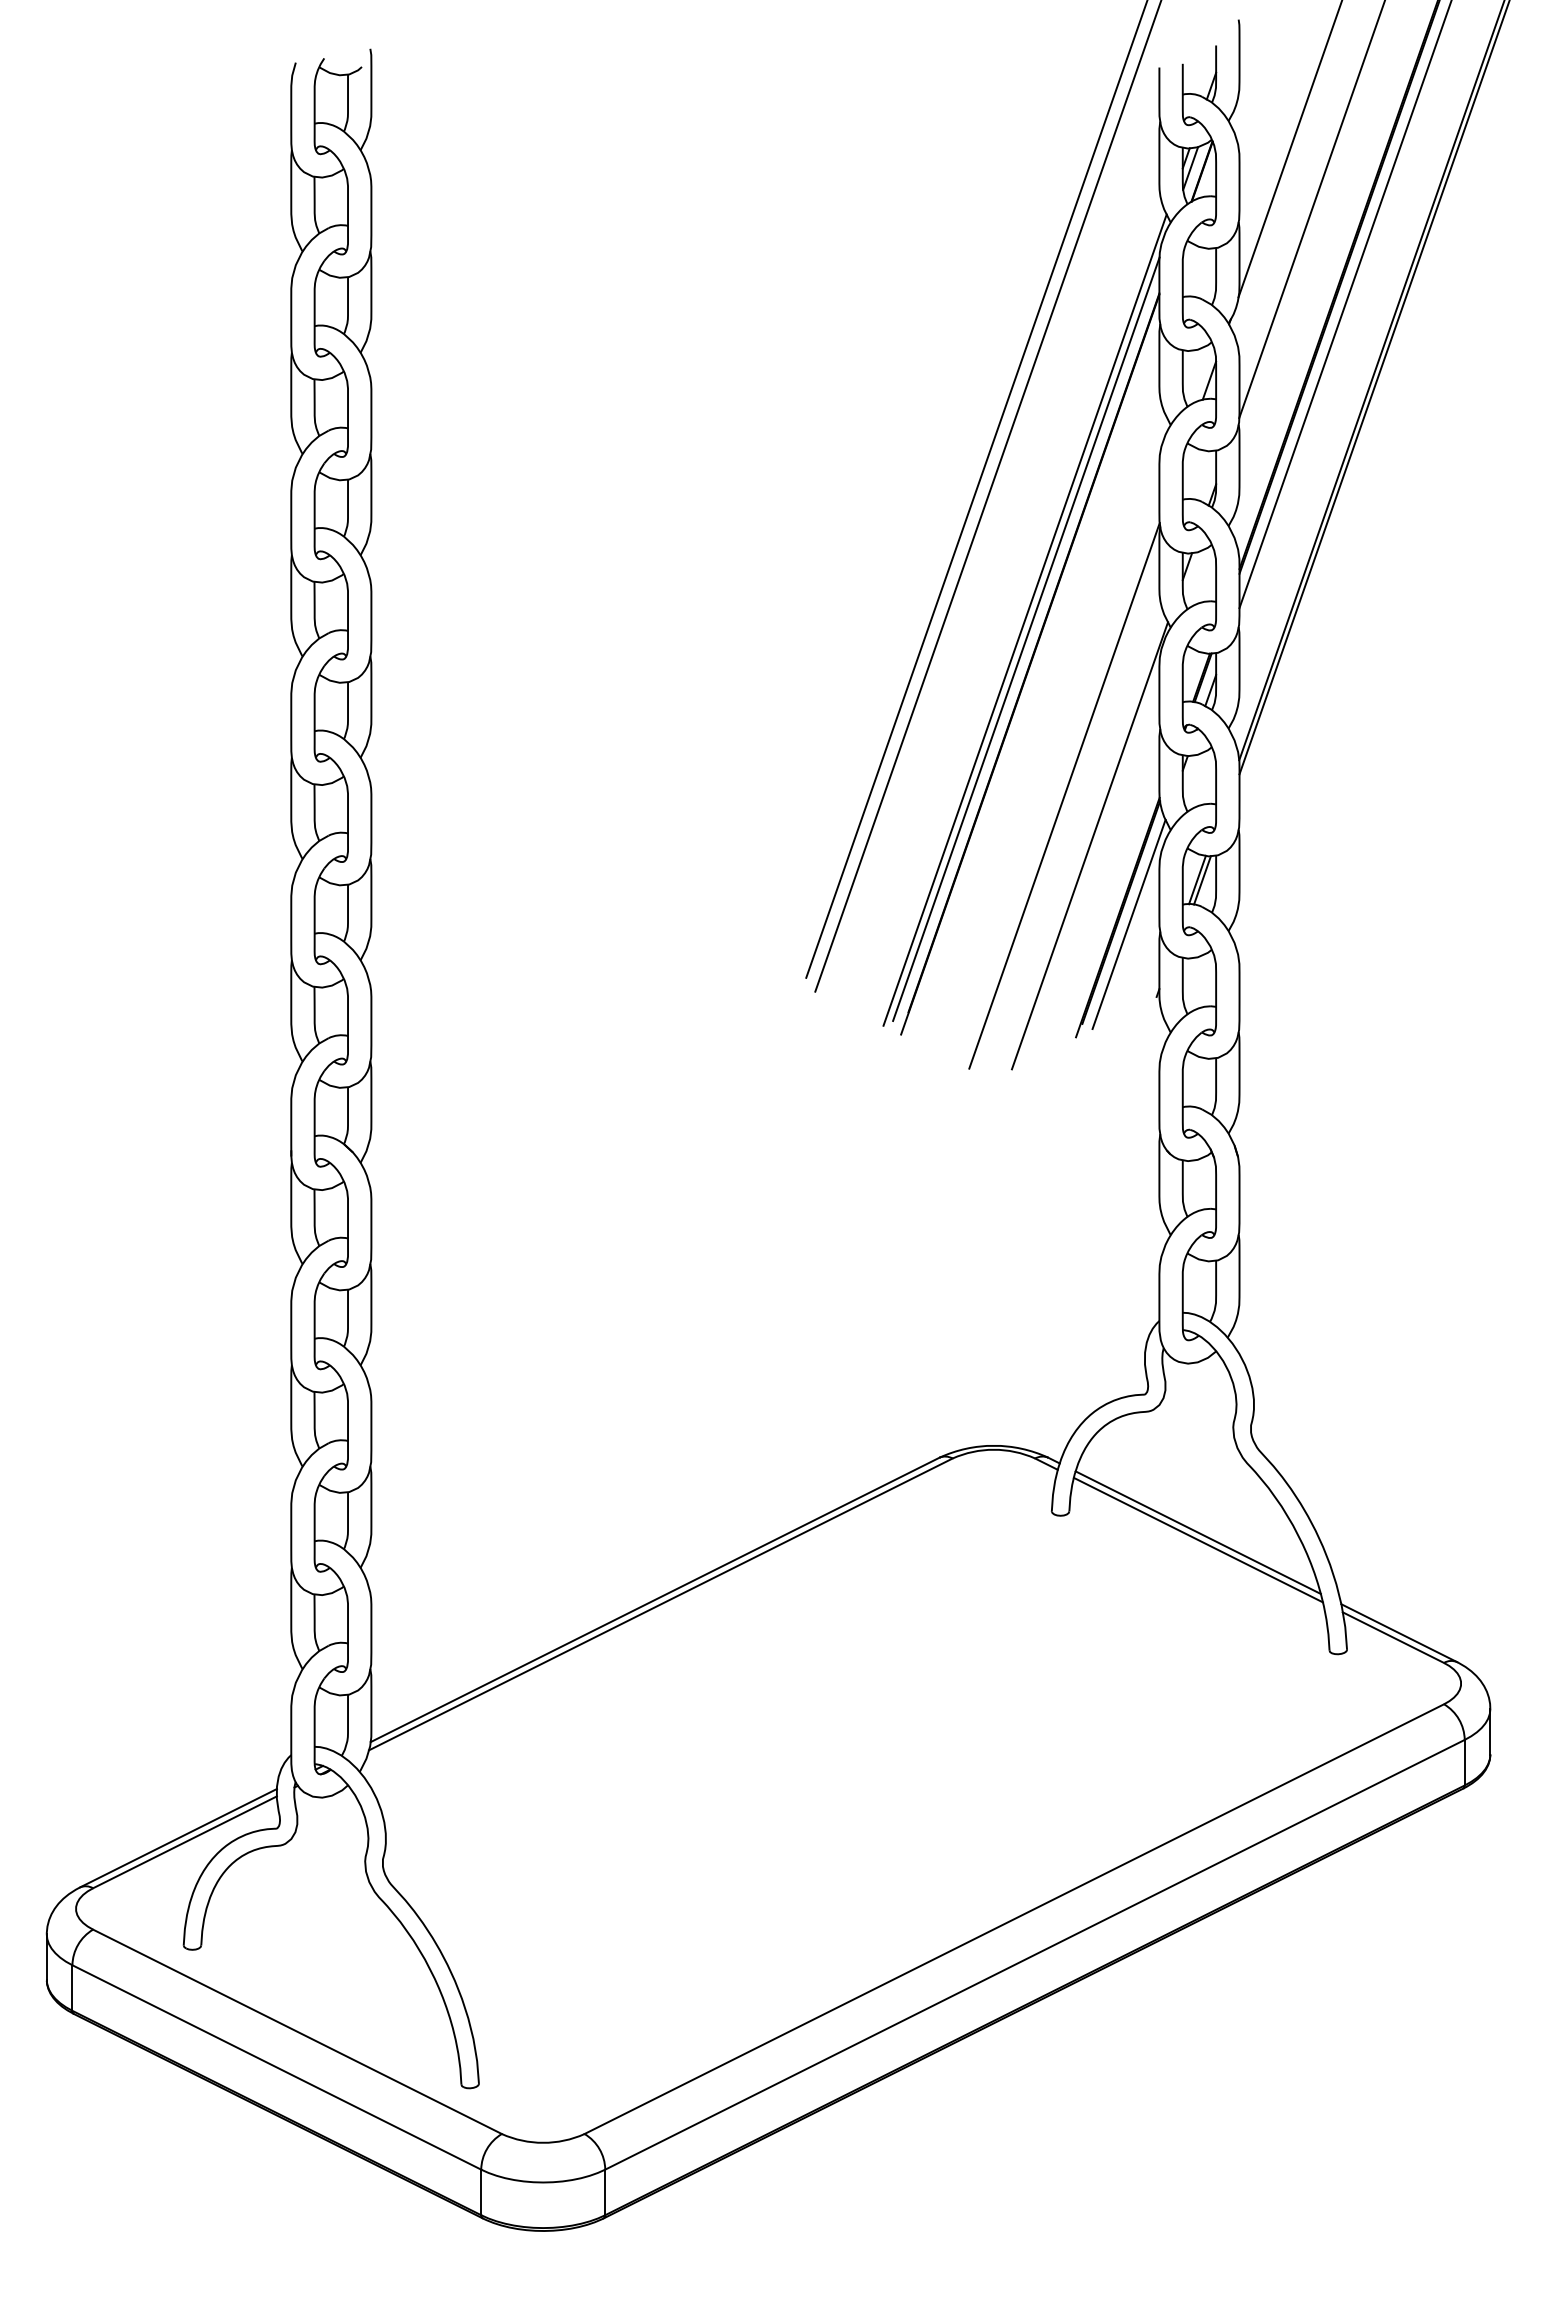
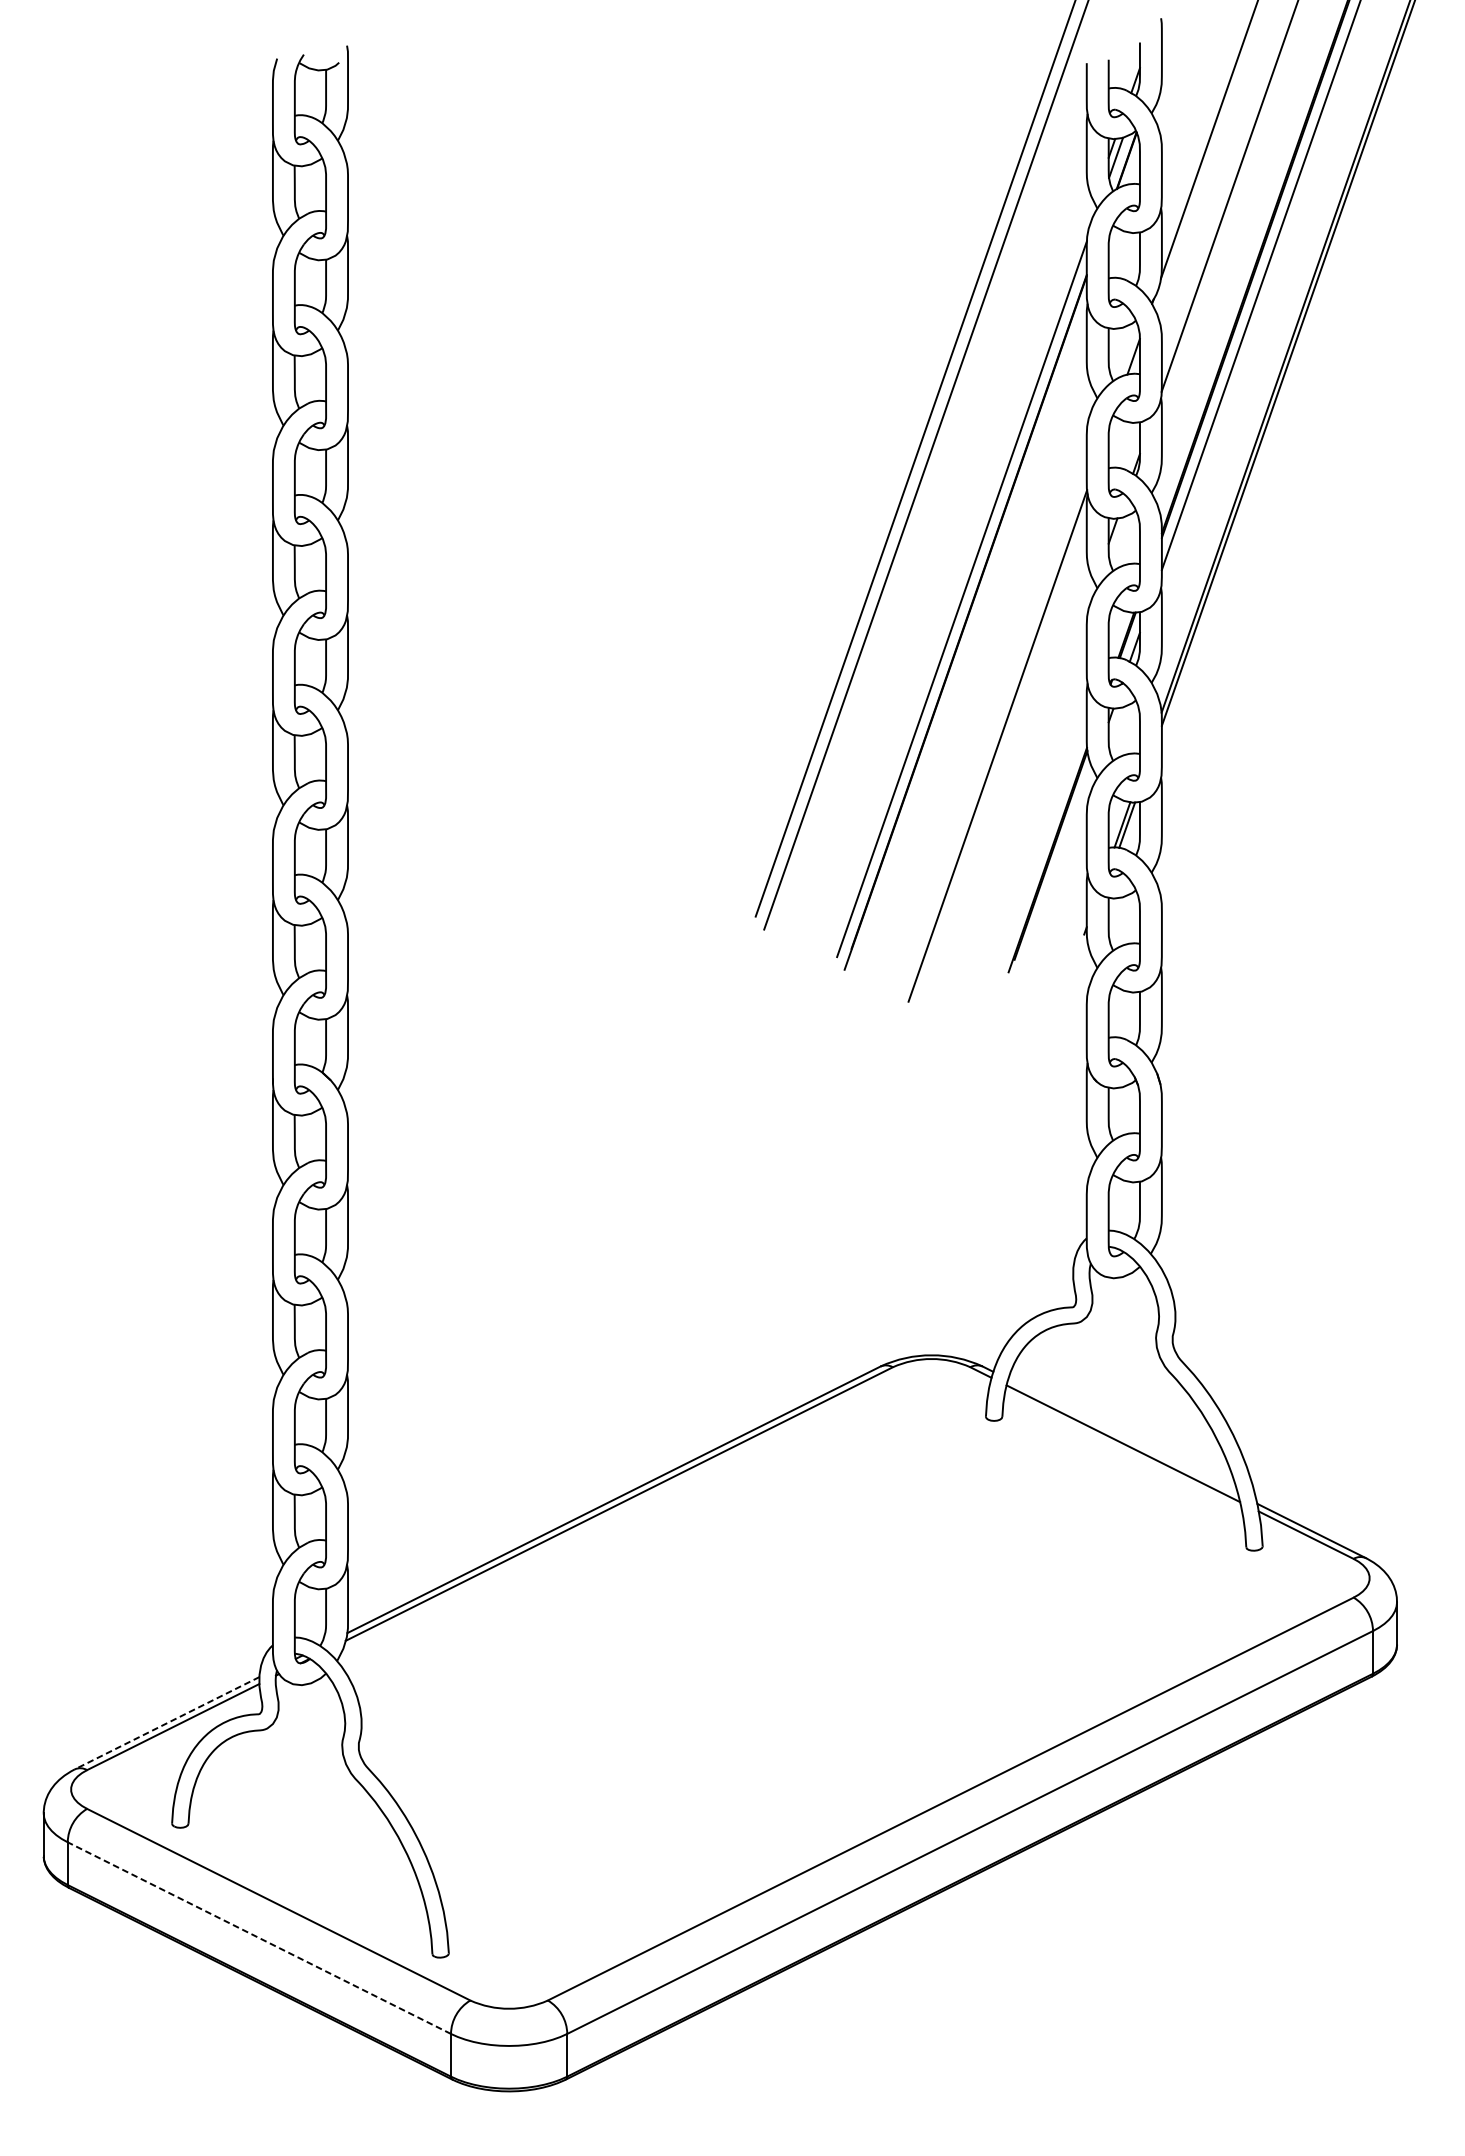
line: (1024, 619) -> (960, 580), removed
line: (1089, 845) -> (1021, 792), removed
line: (1128, 924) -> (1057, 866), removed
line: (1197, 1532) -> (1122, 1436), removed
line: (178, 1838) -> (167, 1723), solid -> dashed
line: (276, 2067) -> (259, 1938), solid -> dashed

